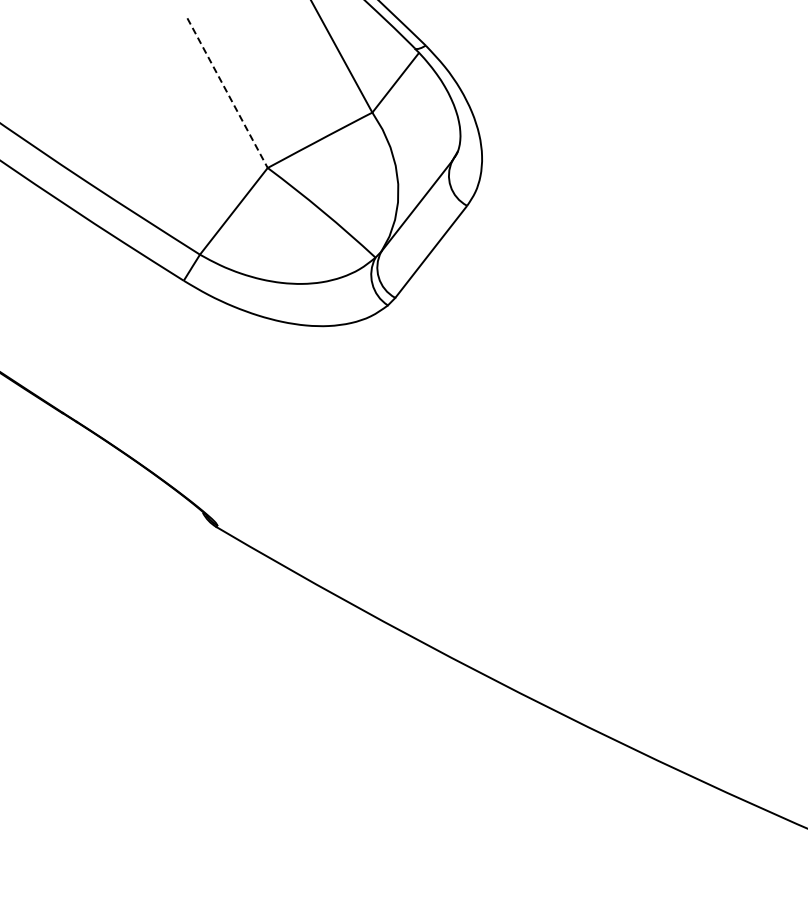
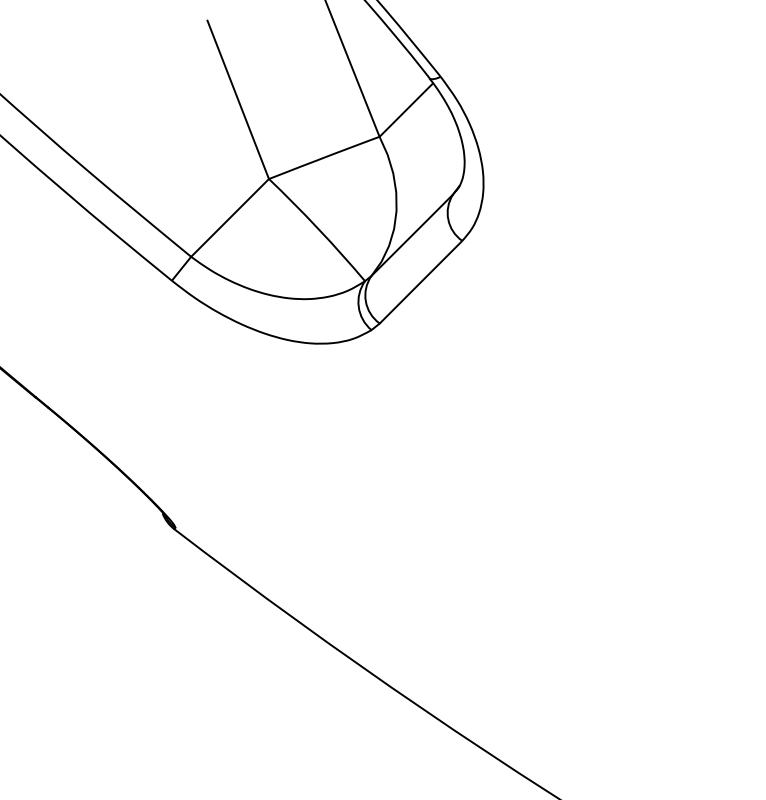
line: (227, 93) -> (238, 100), dashed -> solid

